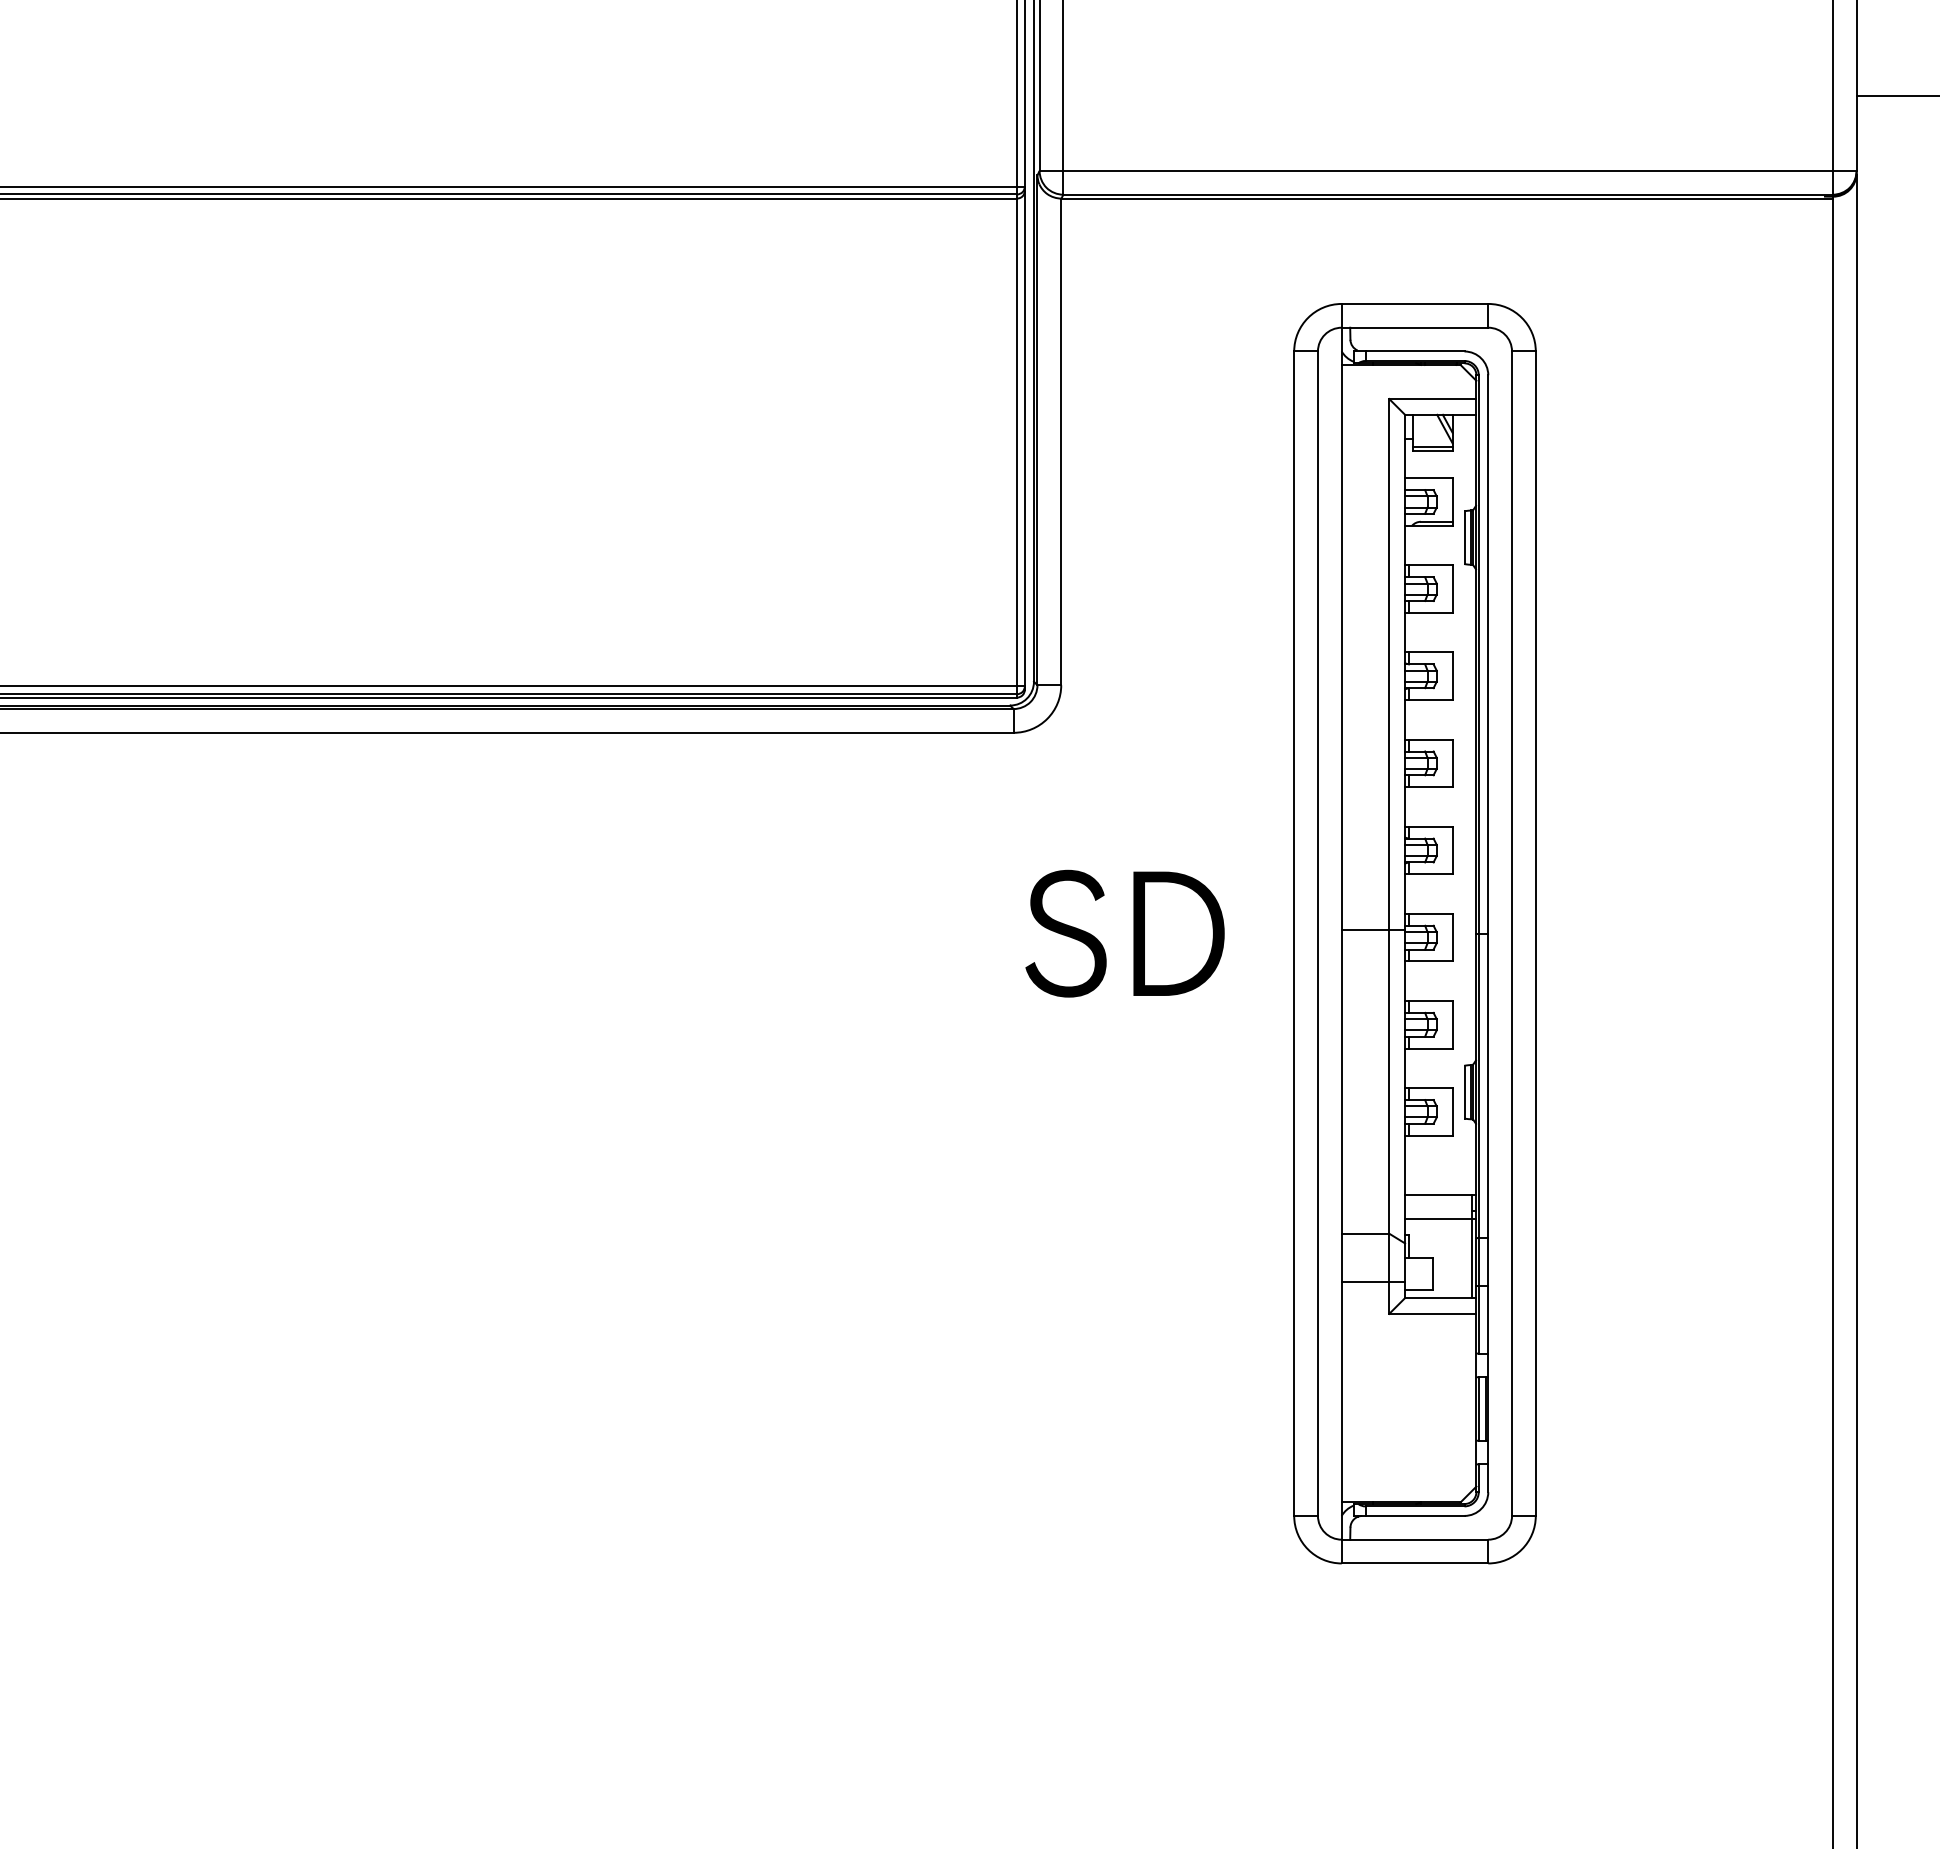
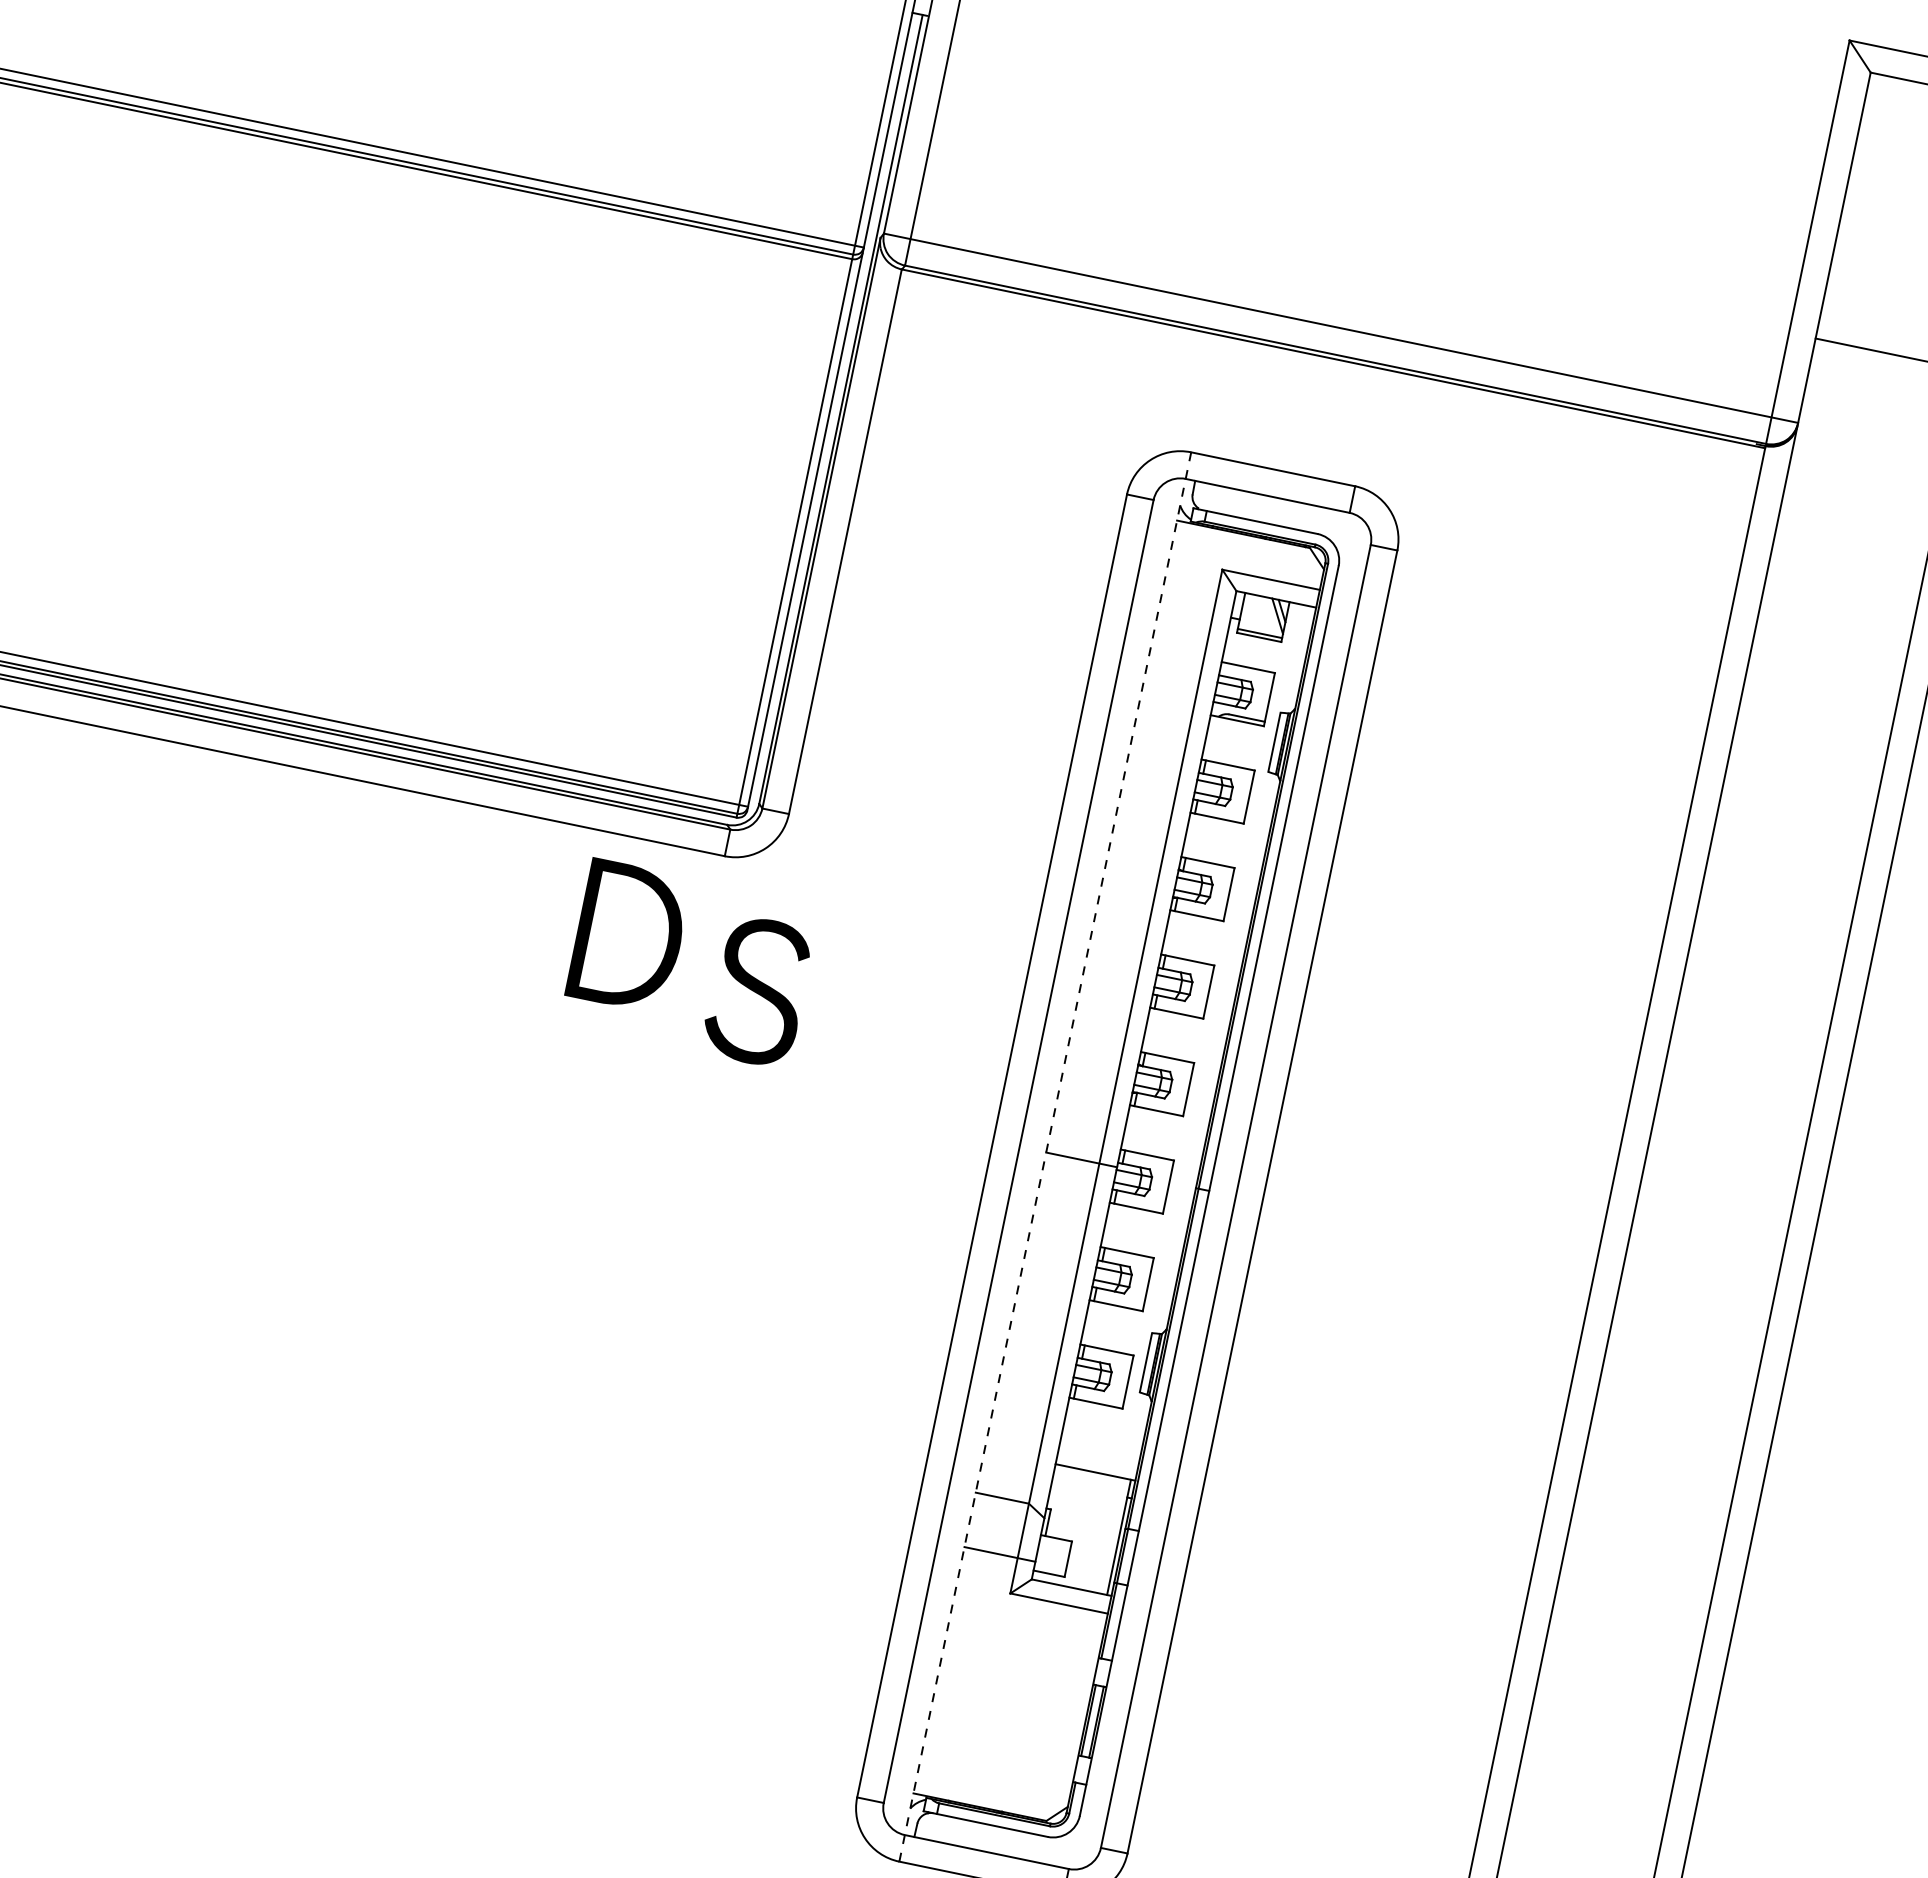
part: (1065, 933) -> (757, 990), moved
part: (1178, 933) -> (628, 936), moved
line: (1341, 933) -> (1045, 1156), solid -> dashed
line: (1440, 1218) -> (1089, 1498), removed

